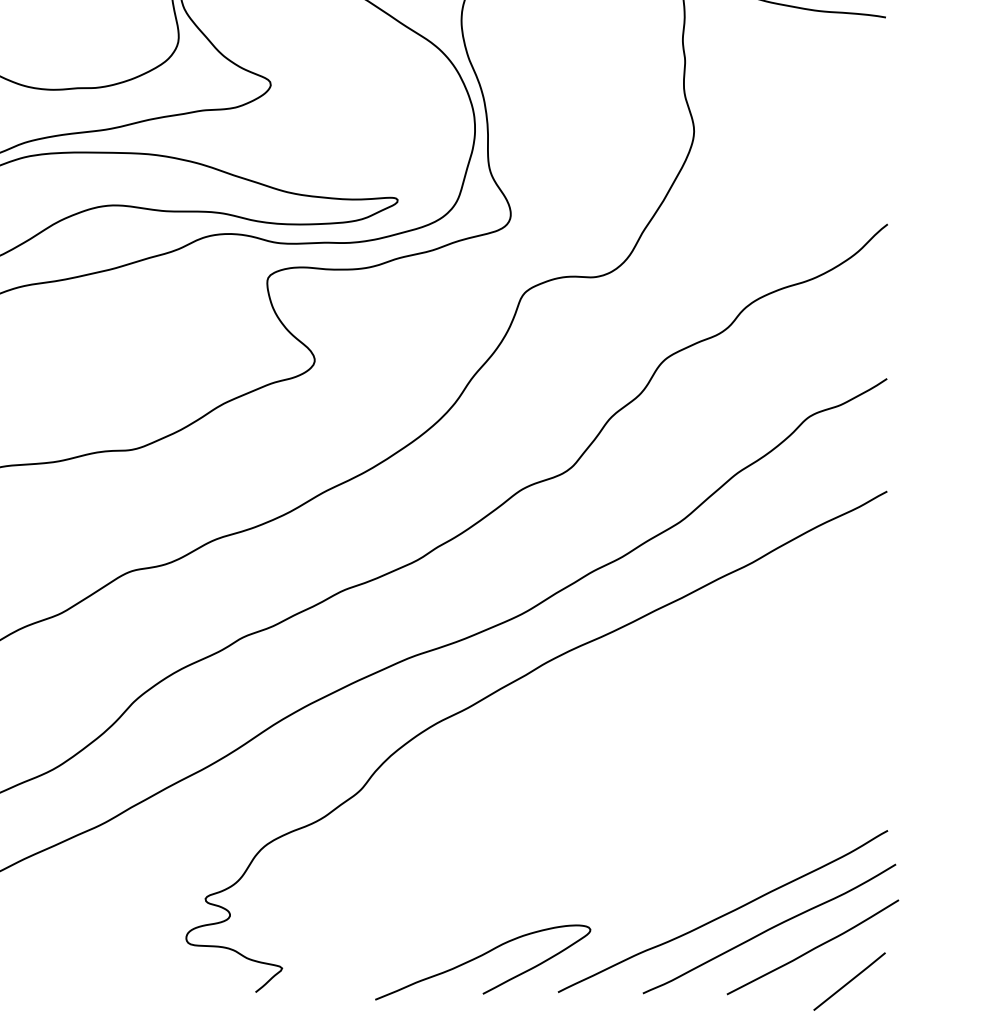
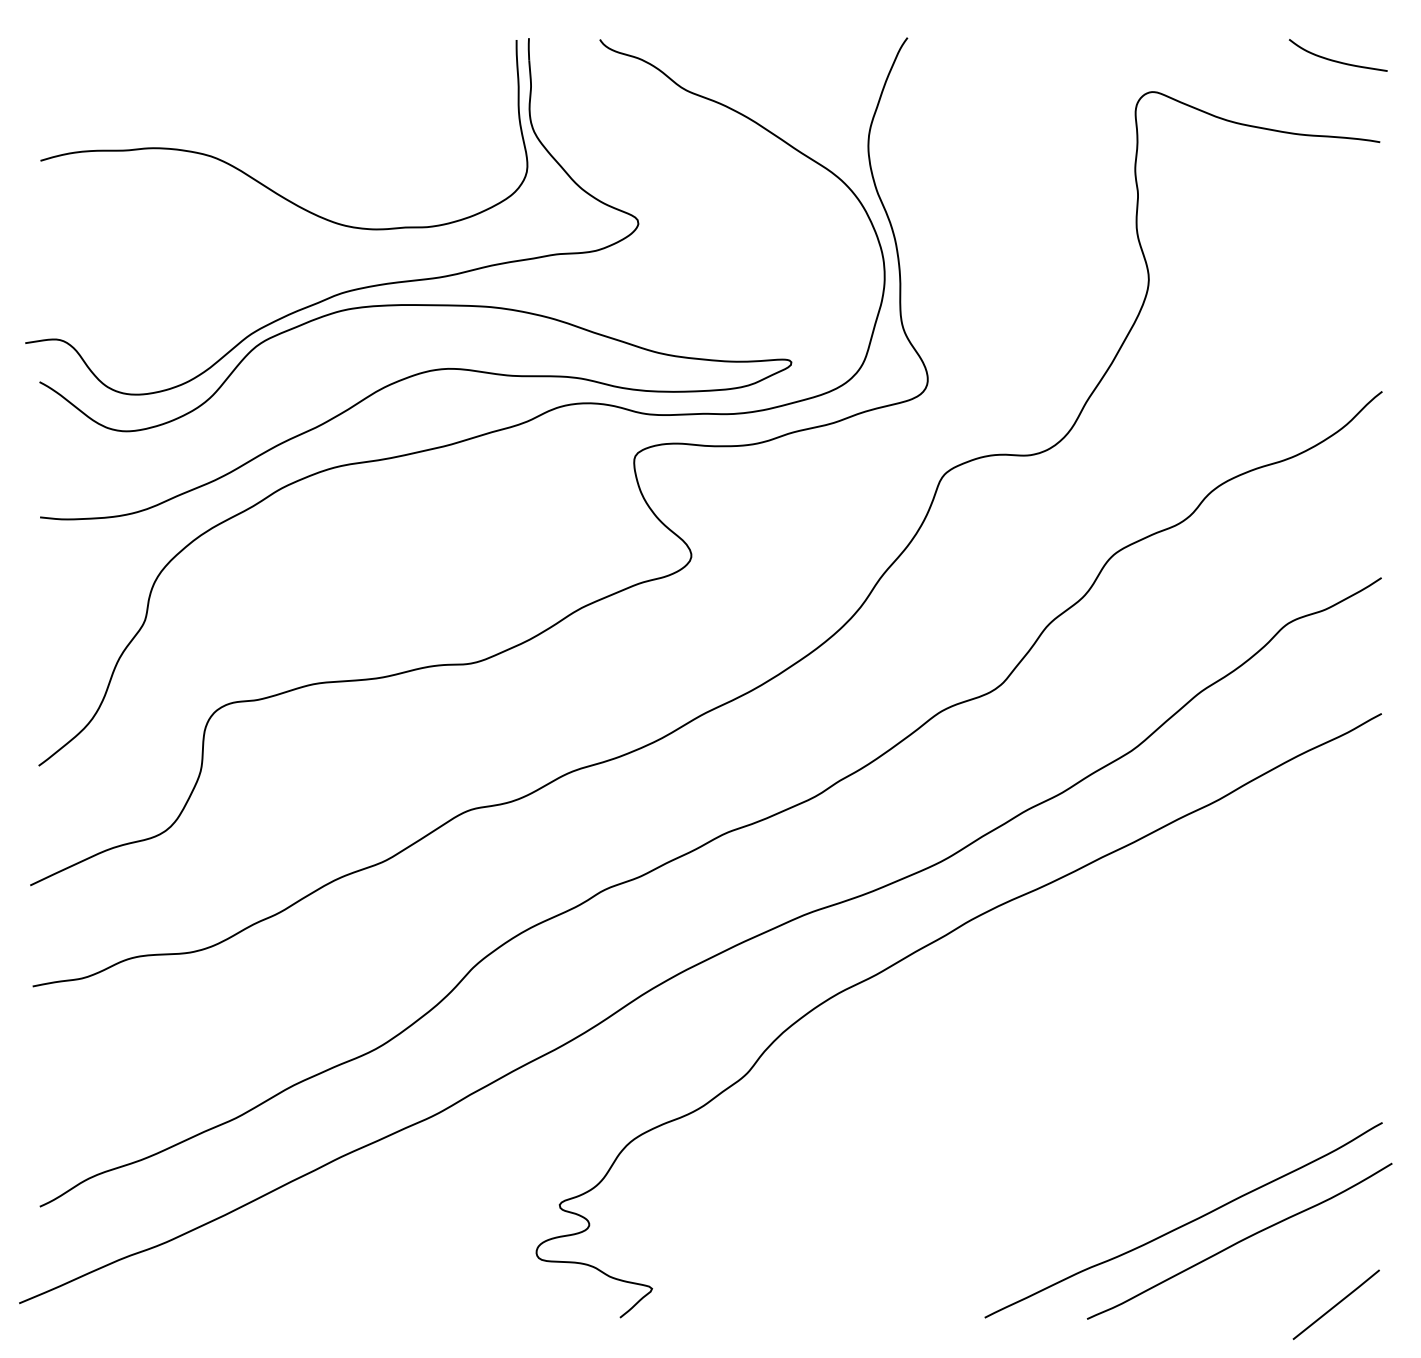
curve: (813, 948) -> (1292, 1264), removed
curve: (479, 957) -> (890, 1275), removed

